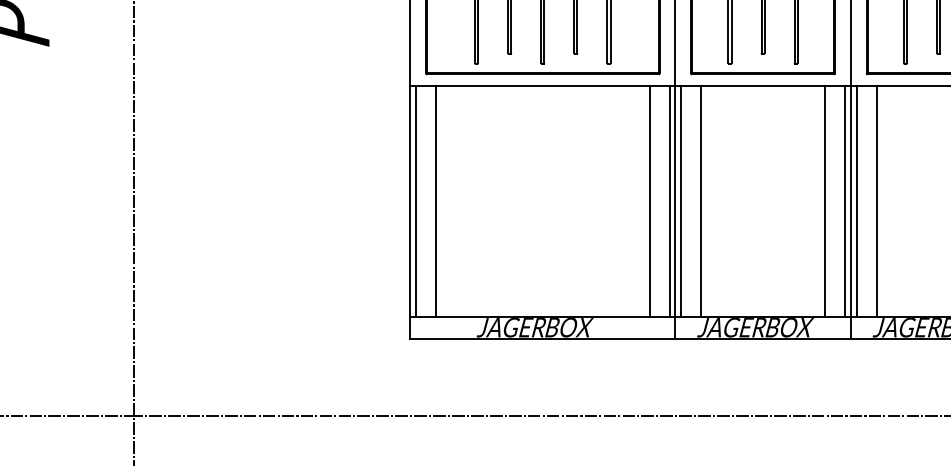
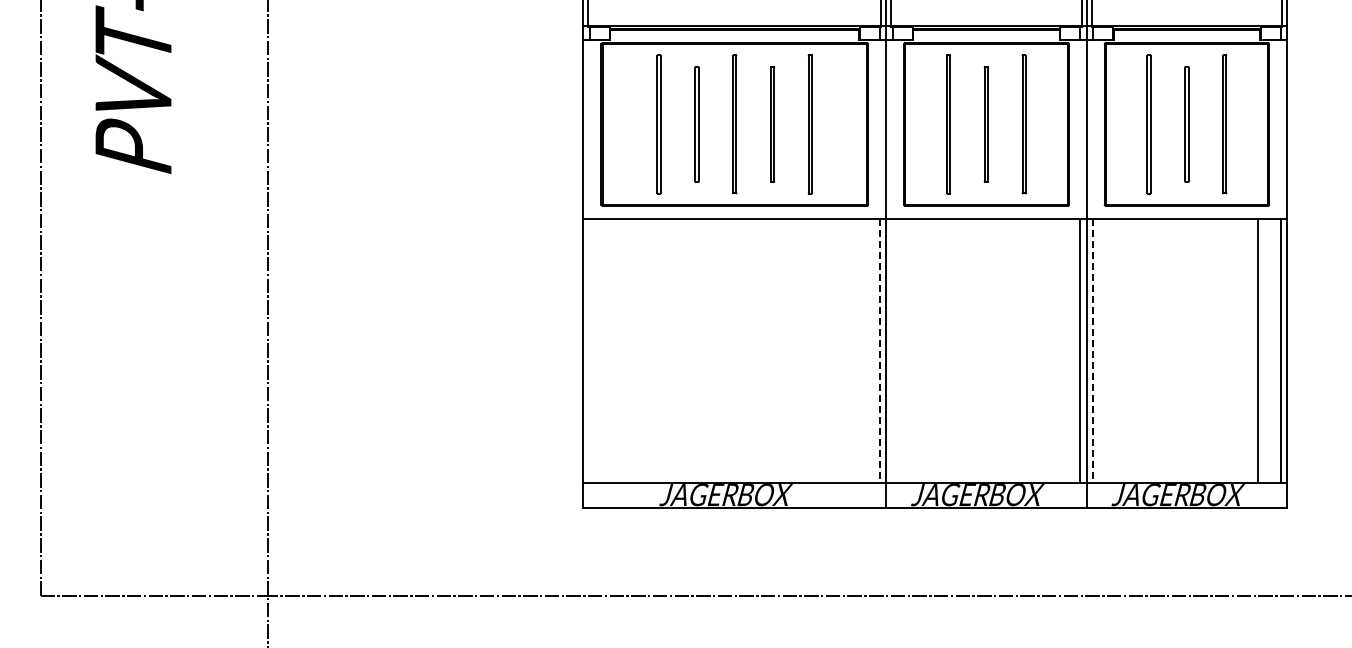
line: (415, 201) -> (589, 350), removed
line: (435, 201) -> (612, 350), removed
line: (649, 201) -> (856, 350), removed
line: (680, 201) -> (892, 350), removed
line: (701, 201) -> (915, 350), removed
line: (825, 201) -> (1057, 350), removed
line: (876, 201) -> (1115, 350), removed
line: (669, 202) -> (879, 351), solid -> dashed
line: (856, 202) -> (1093, 351), solid -> dashed

